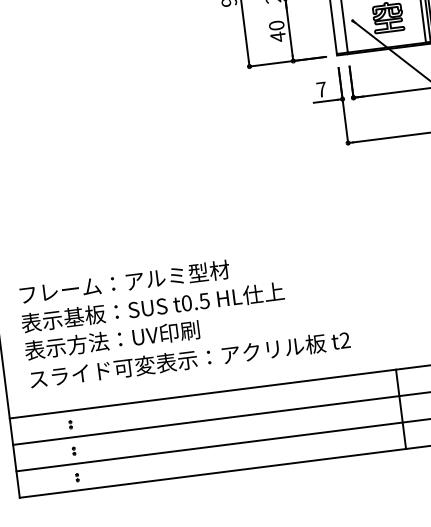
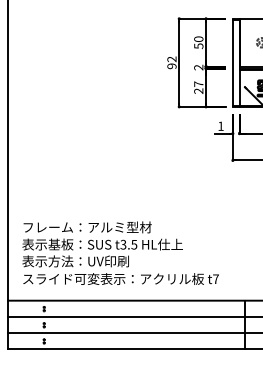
text: (276, 30) -> (198, 87), 40 -> 27
text: (320, 88) -> (220, 125), 7 -> 1
text: (186, 302) -> (123, 244), t0.5 -> t3.5
text: (344, 339) -> (215, 278), t2 -> t7

